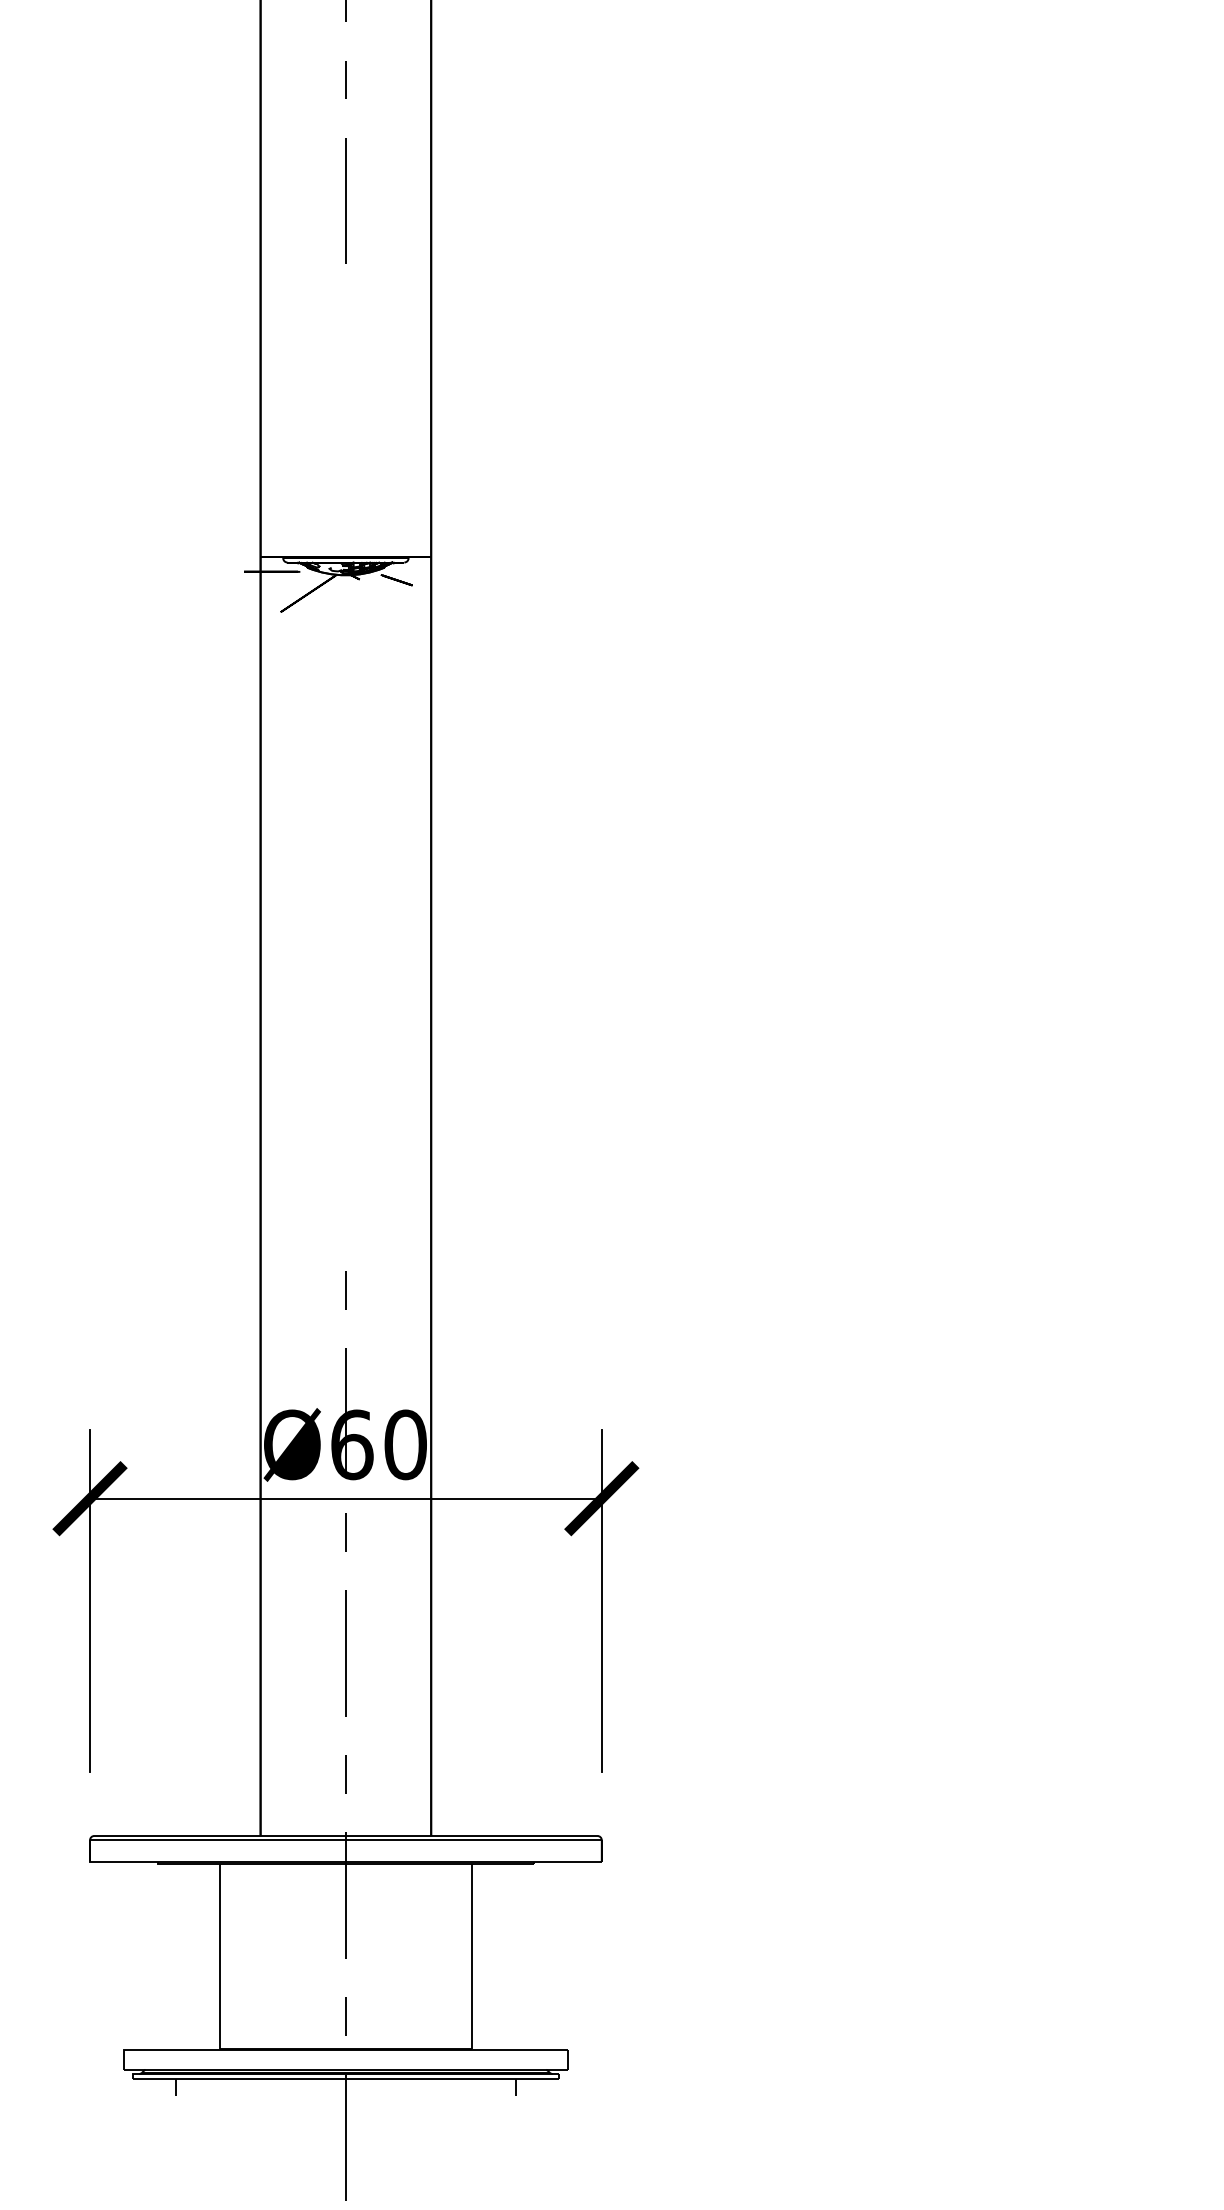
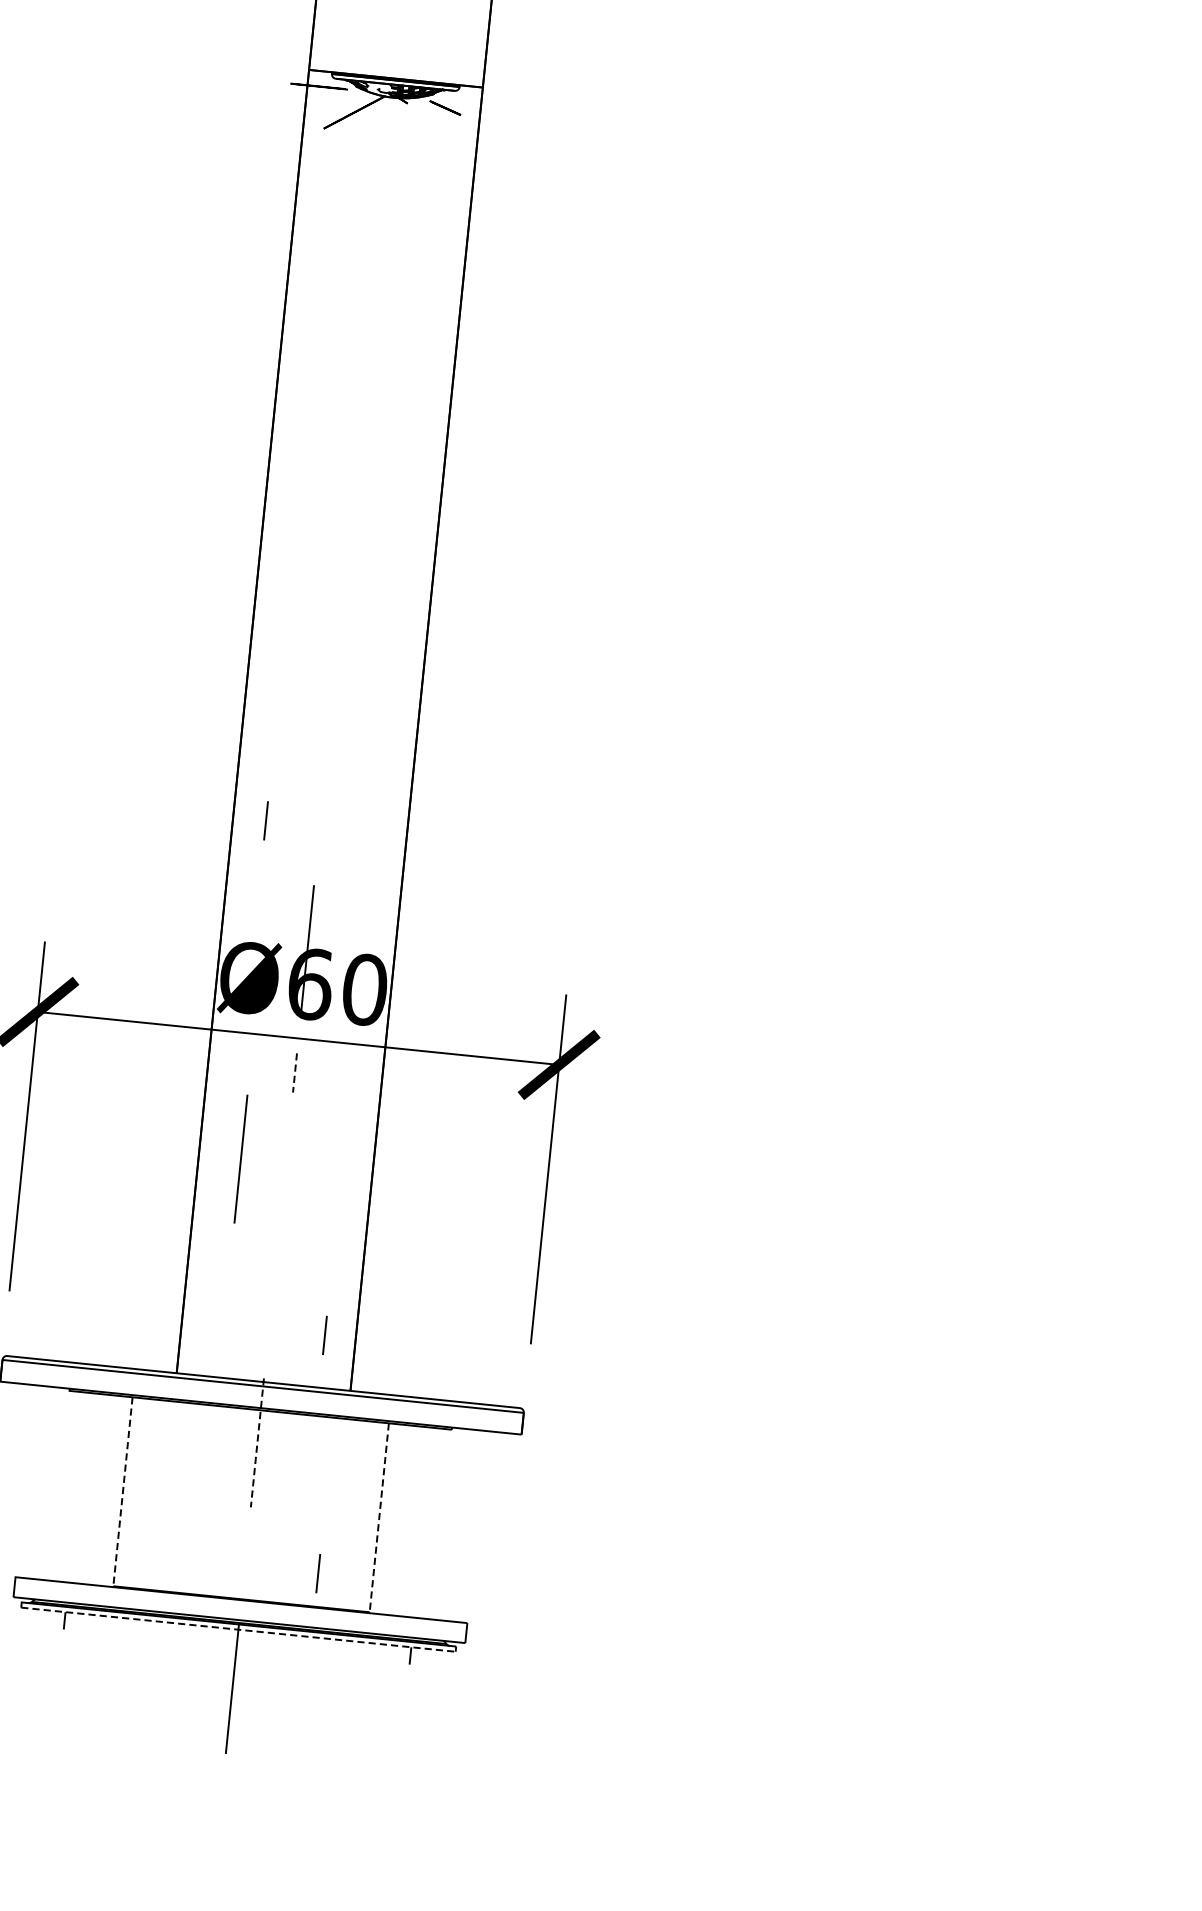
line: (345, 1290) -> (265, 820), moved
line: (345, 1533) -> (294, 1073), solid -> dashed
line: (345, 1653) -> (240, 1158), moved
line: (345, 1774) -> (324, 1335), moved
line: (345, 1896) -> (256, 1443), solid -> dashed
line: (220, 1956) -> (123, 1491), solid -> dashed
line: (471, 1956) -> (379, 1517), solid -> dashed
line: (345, 2016) -> (317, 1573), moved
line: (346, 2079) -> (239, 1630), solid -> dashed

